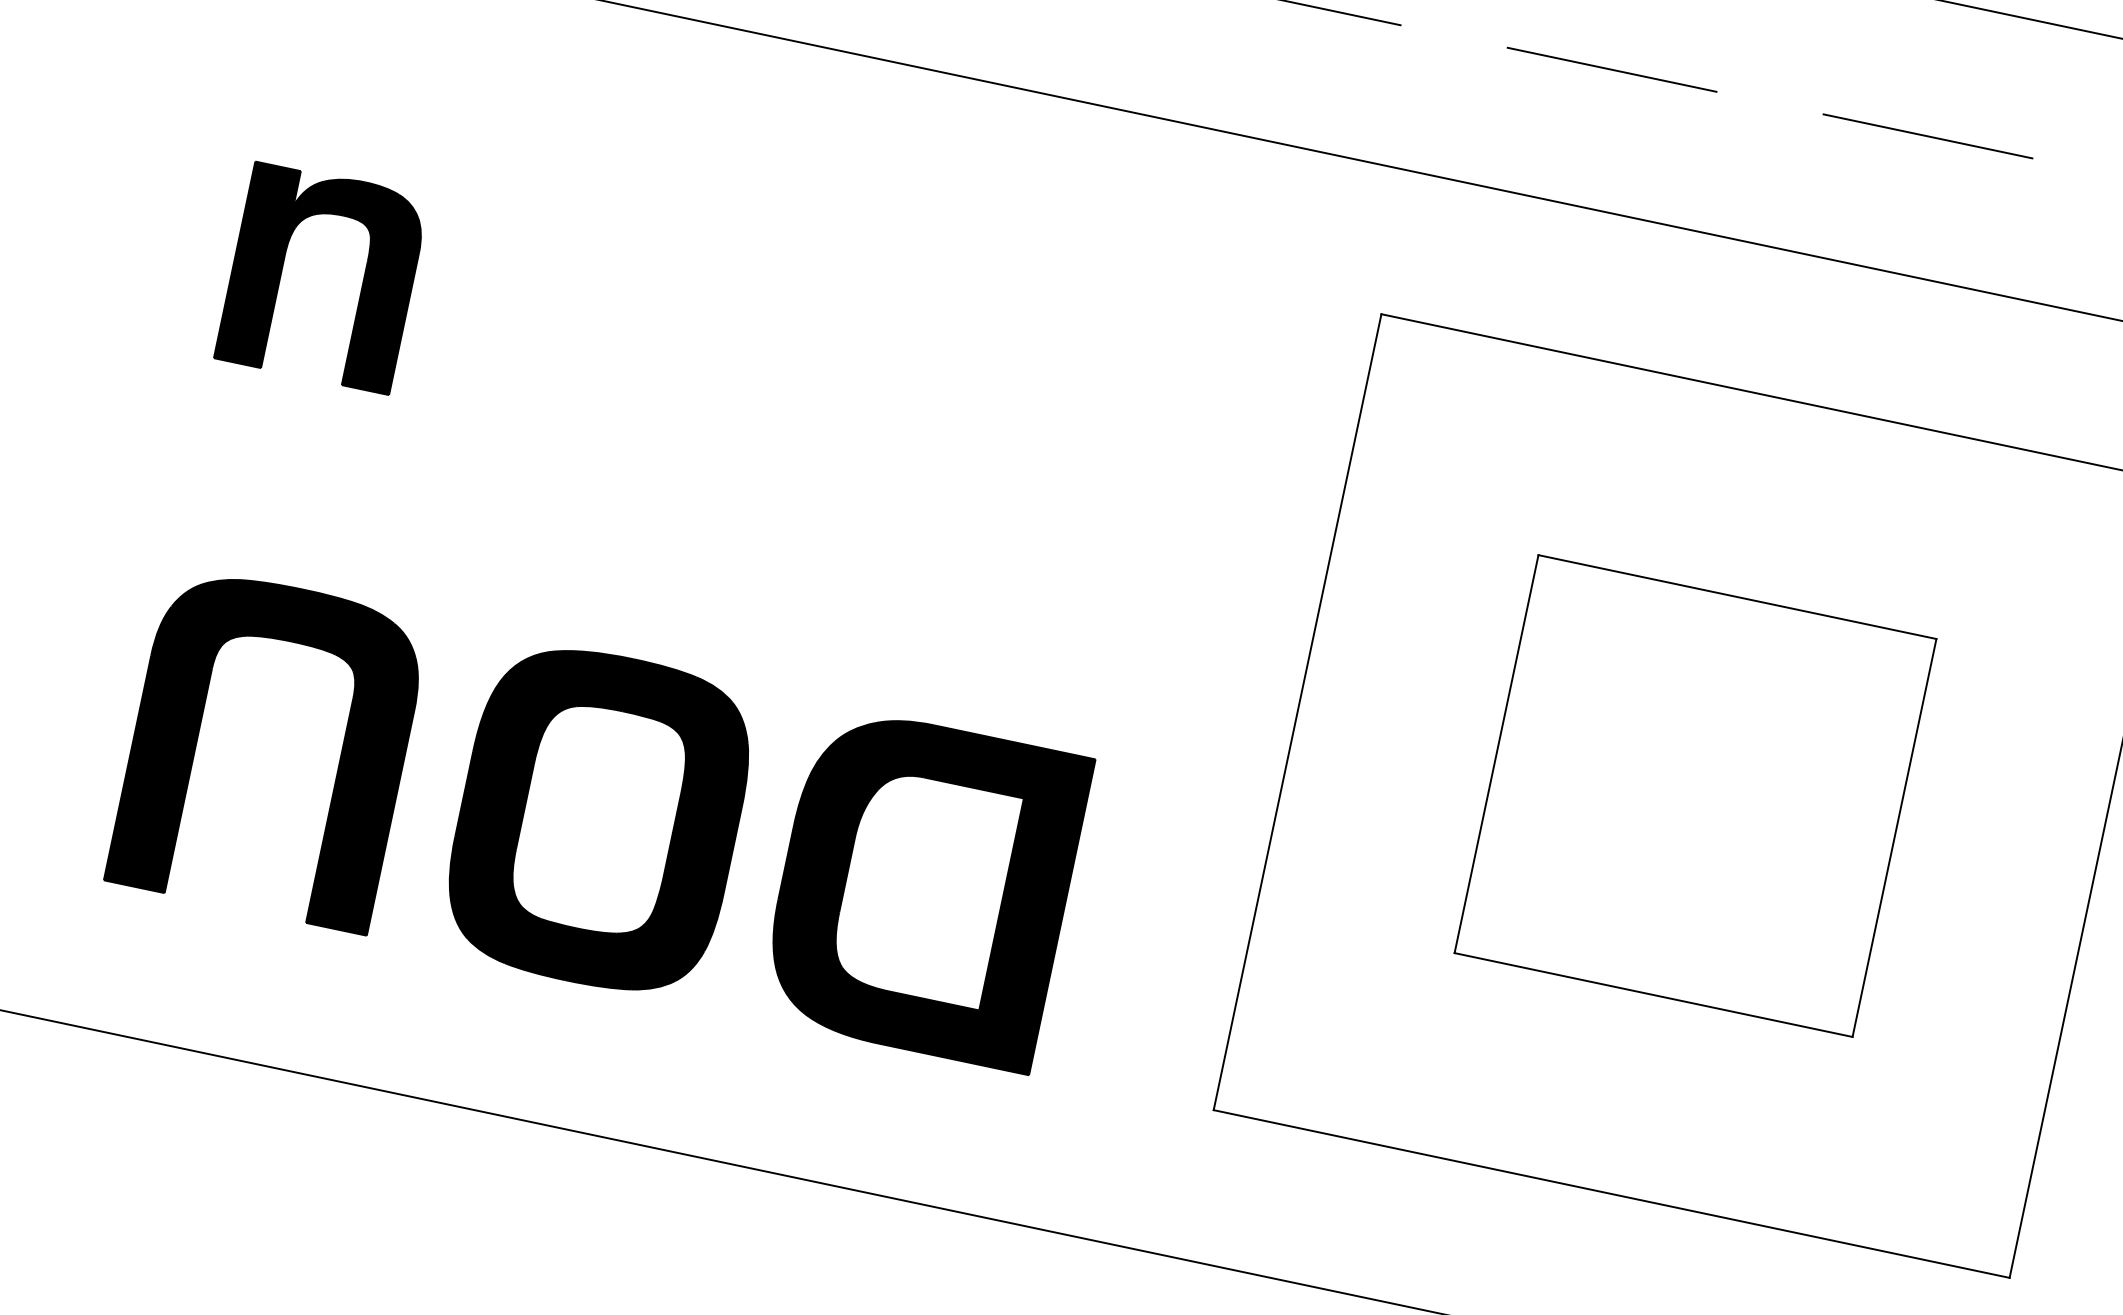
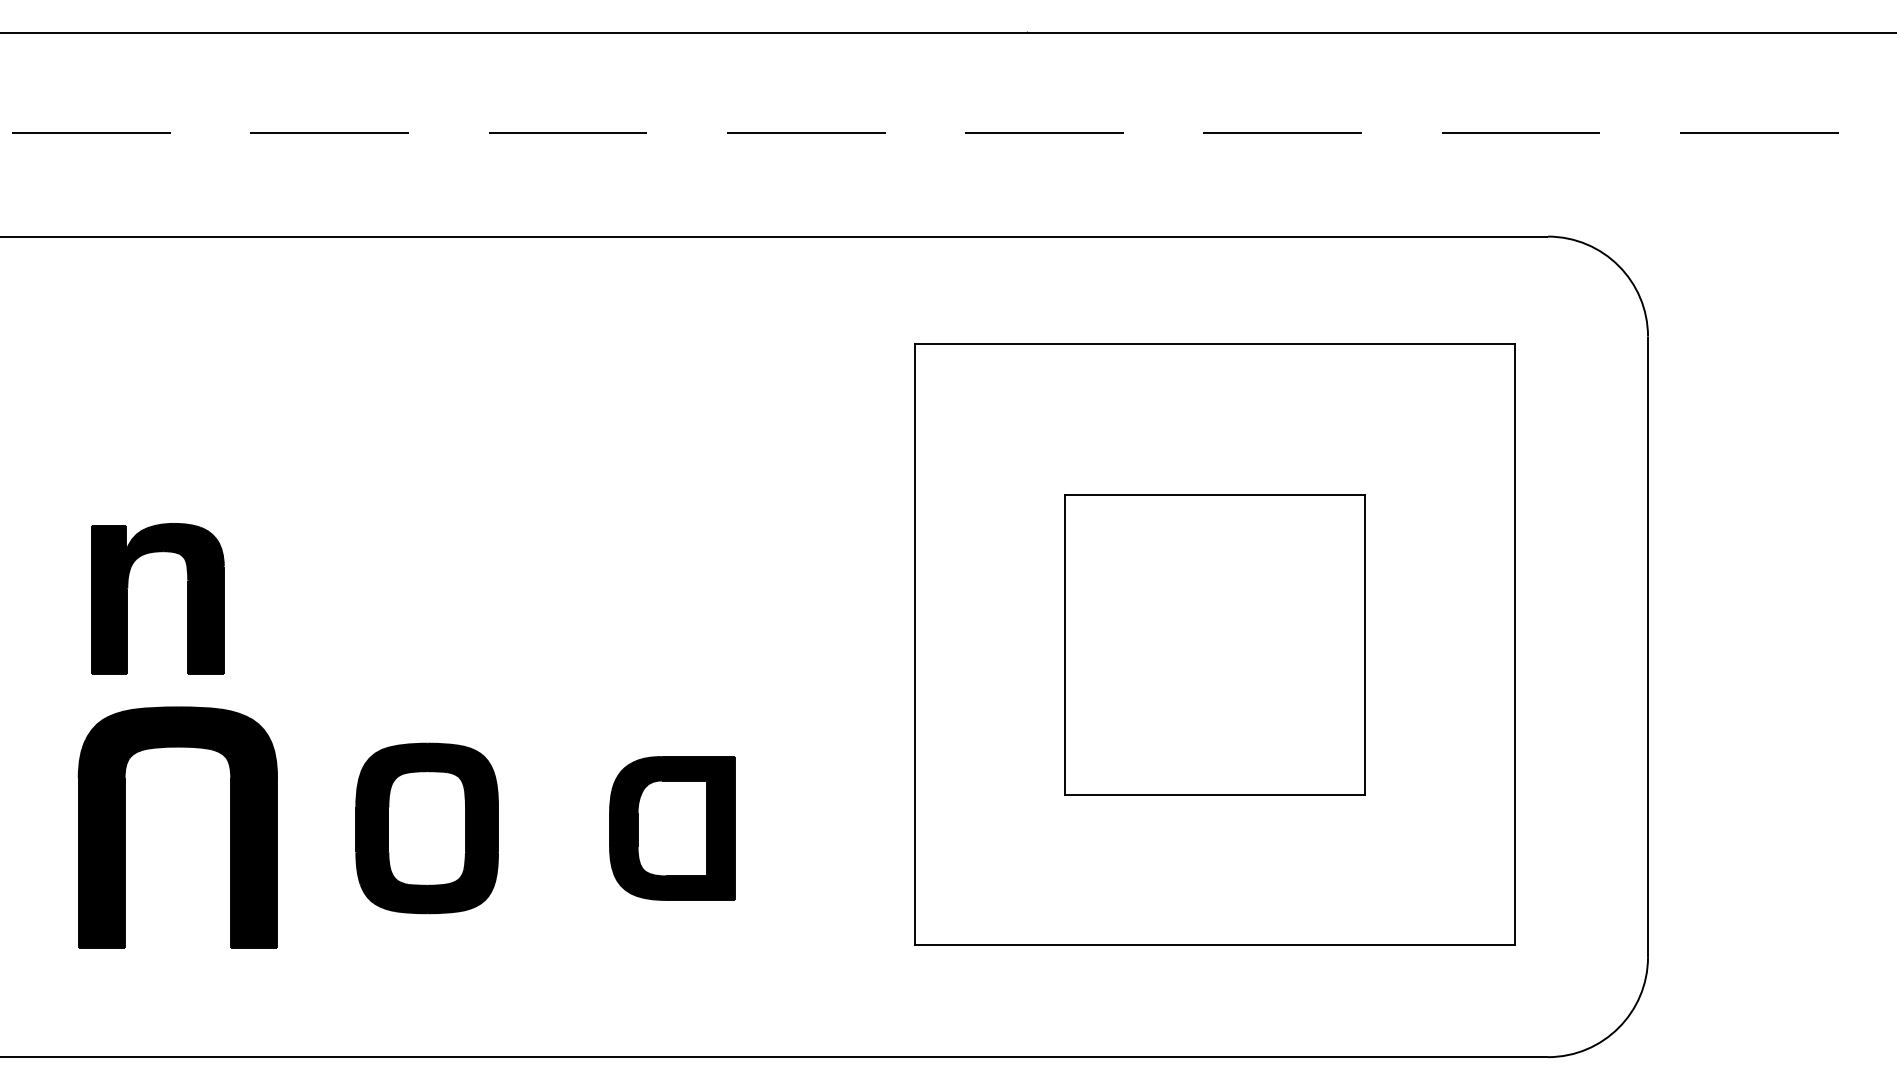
part: (282, 268) -> (127, 598), moved
part: (599, 819) -> (427, 828), size x0.7
part: (923, 887) -> (671, 828), size x0.6

